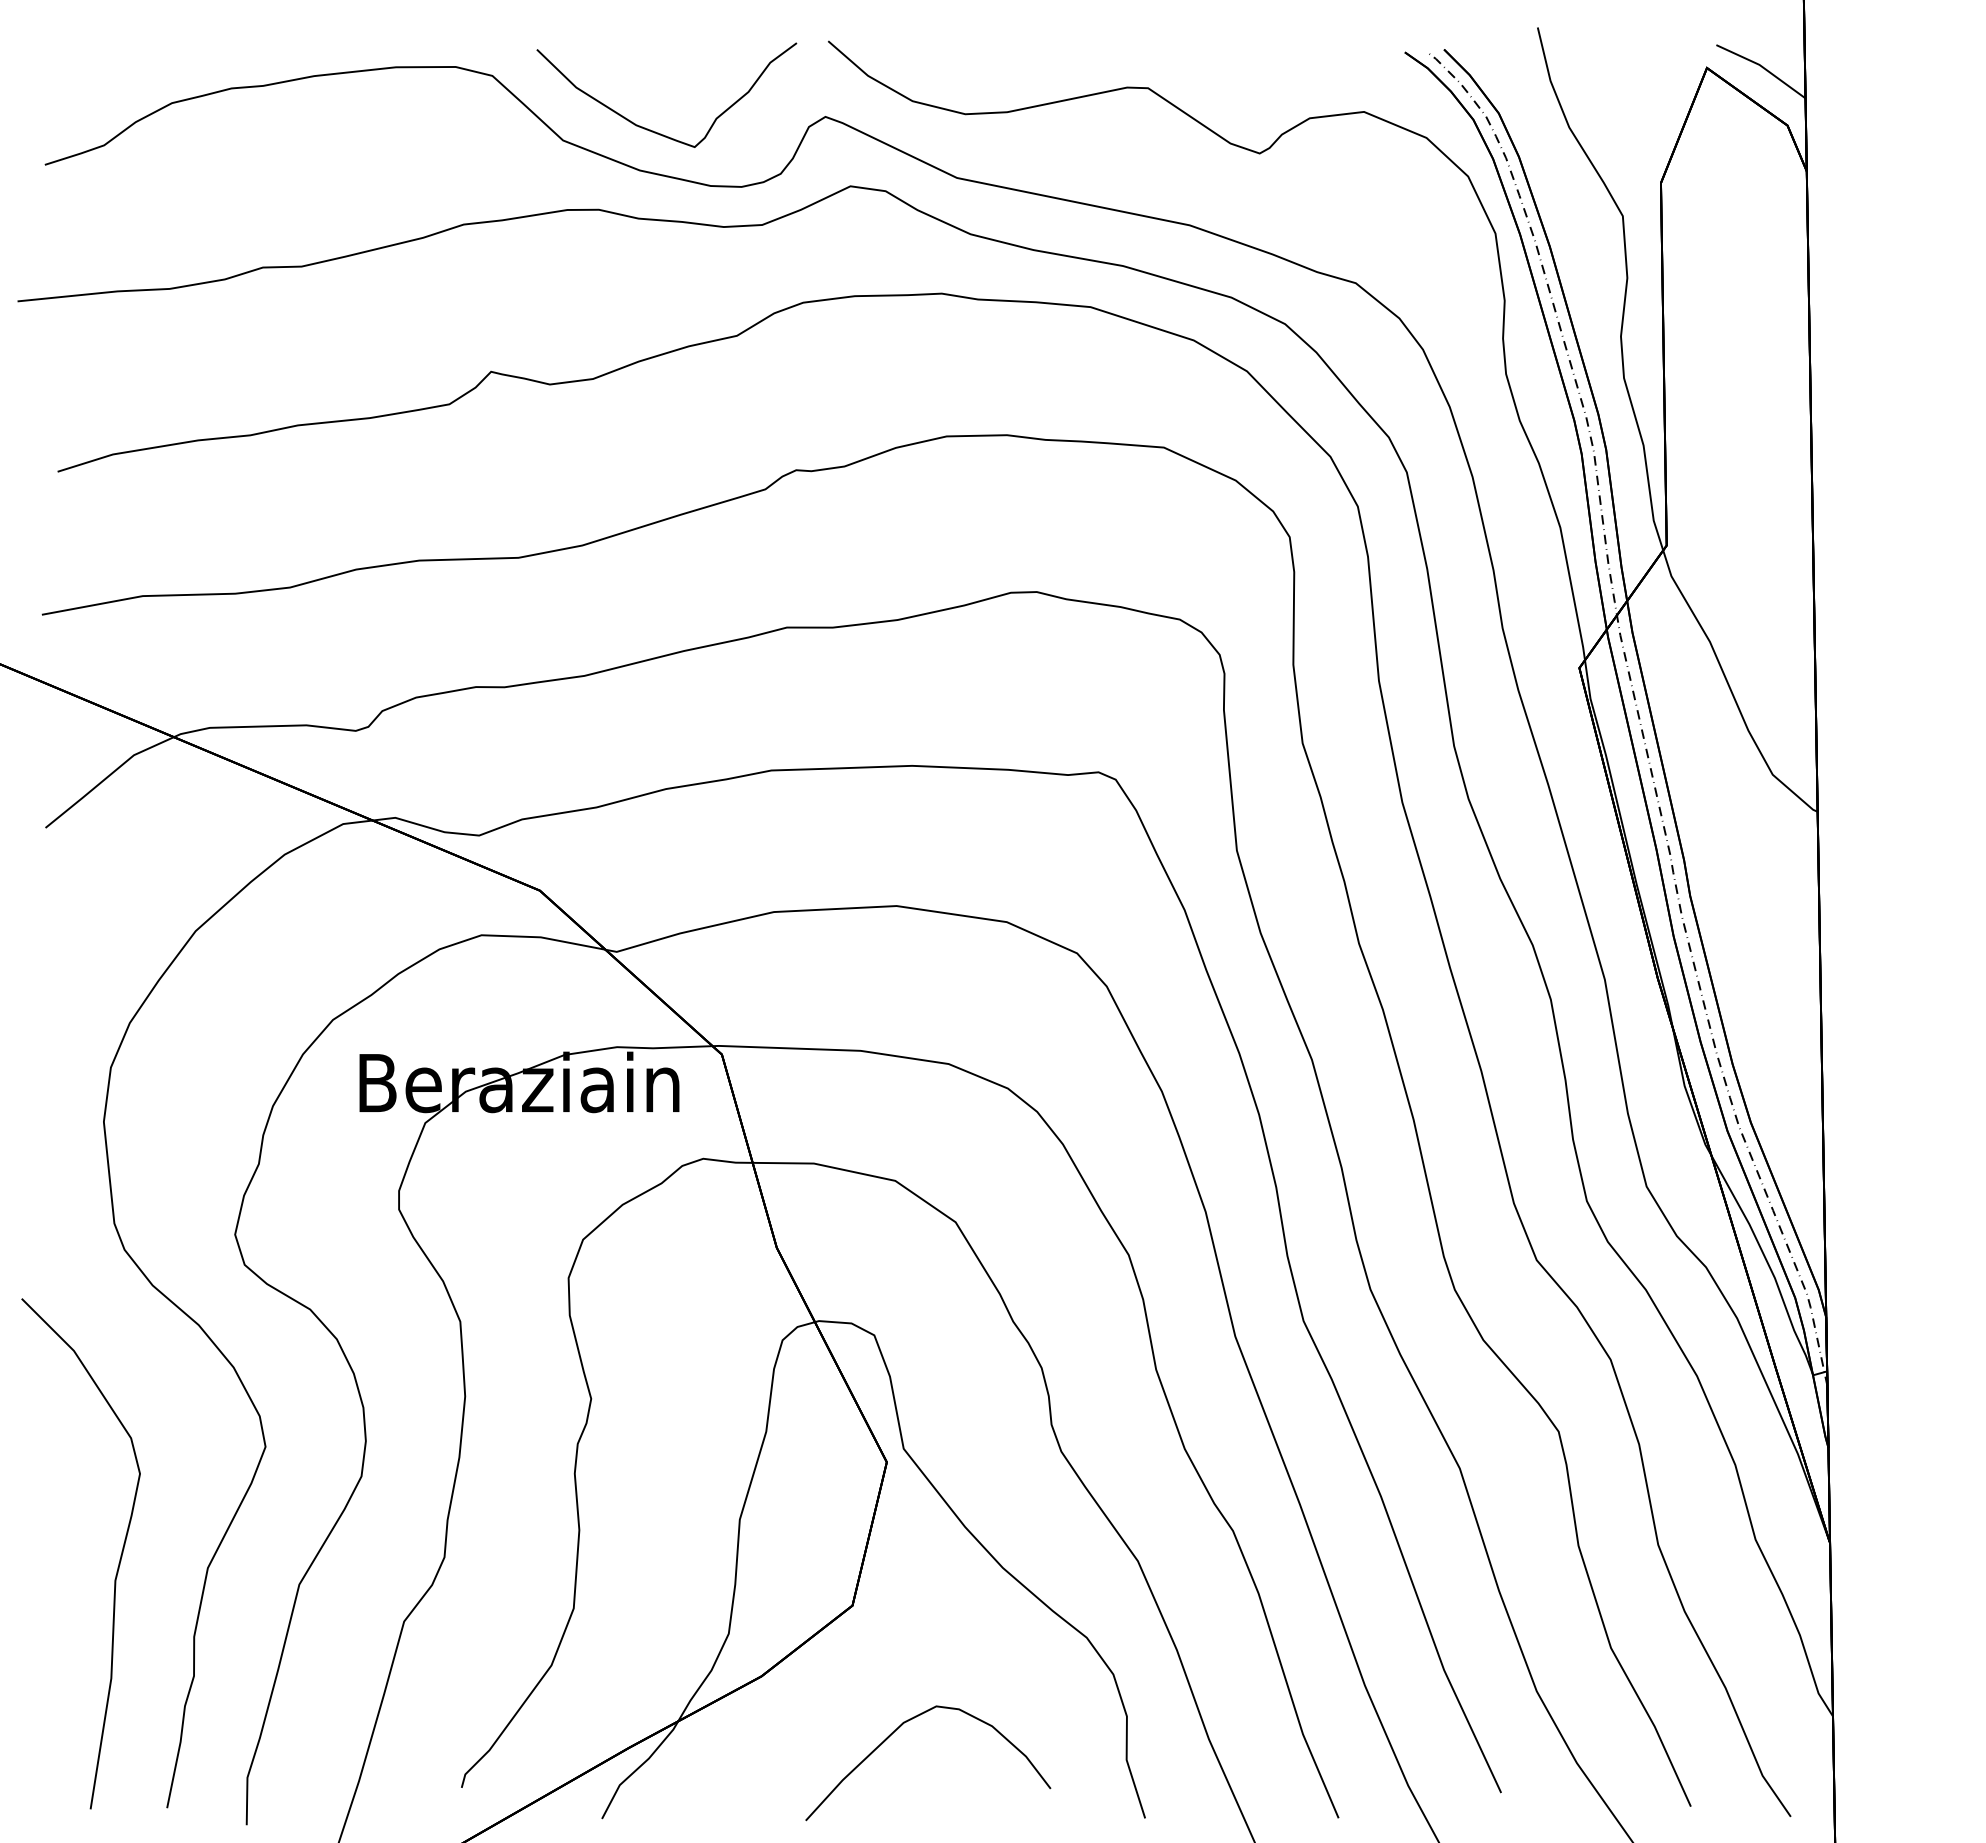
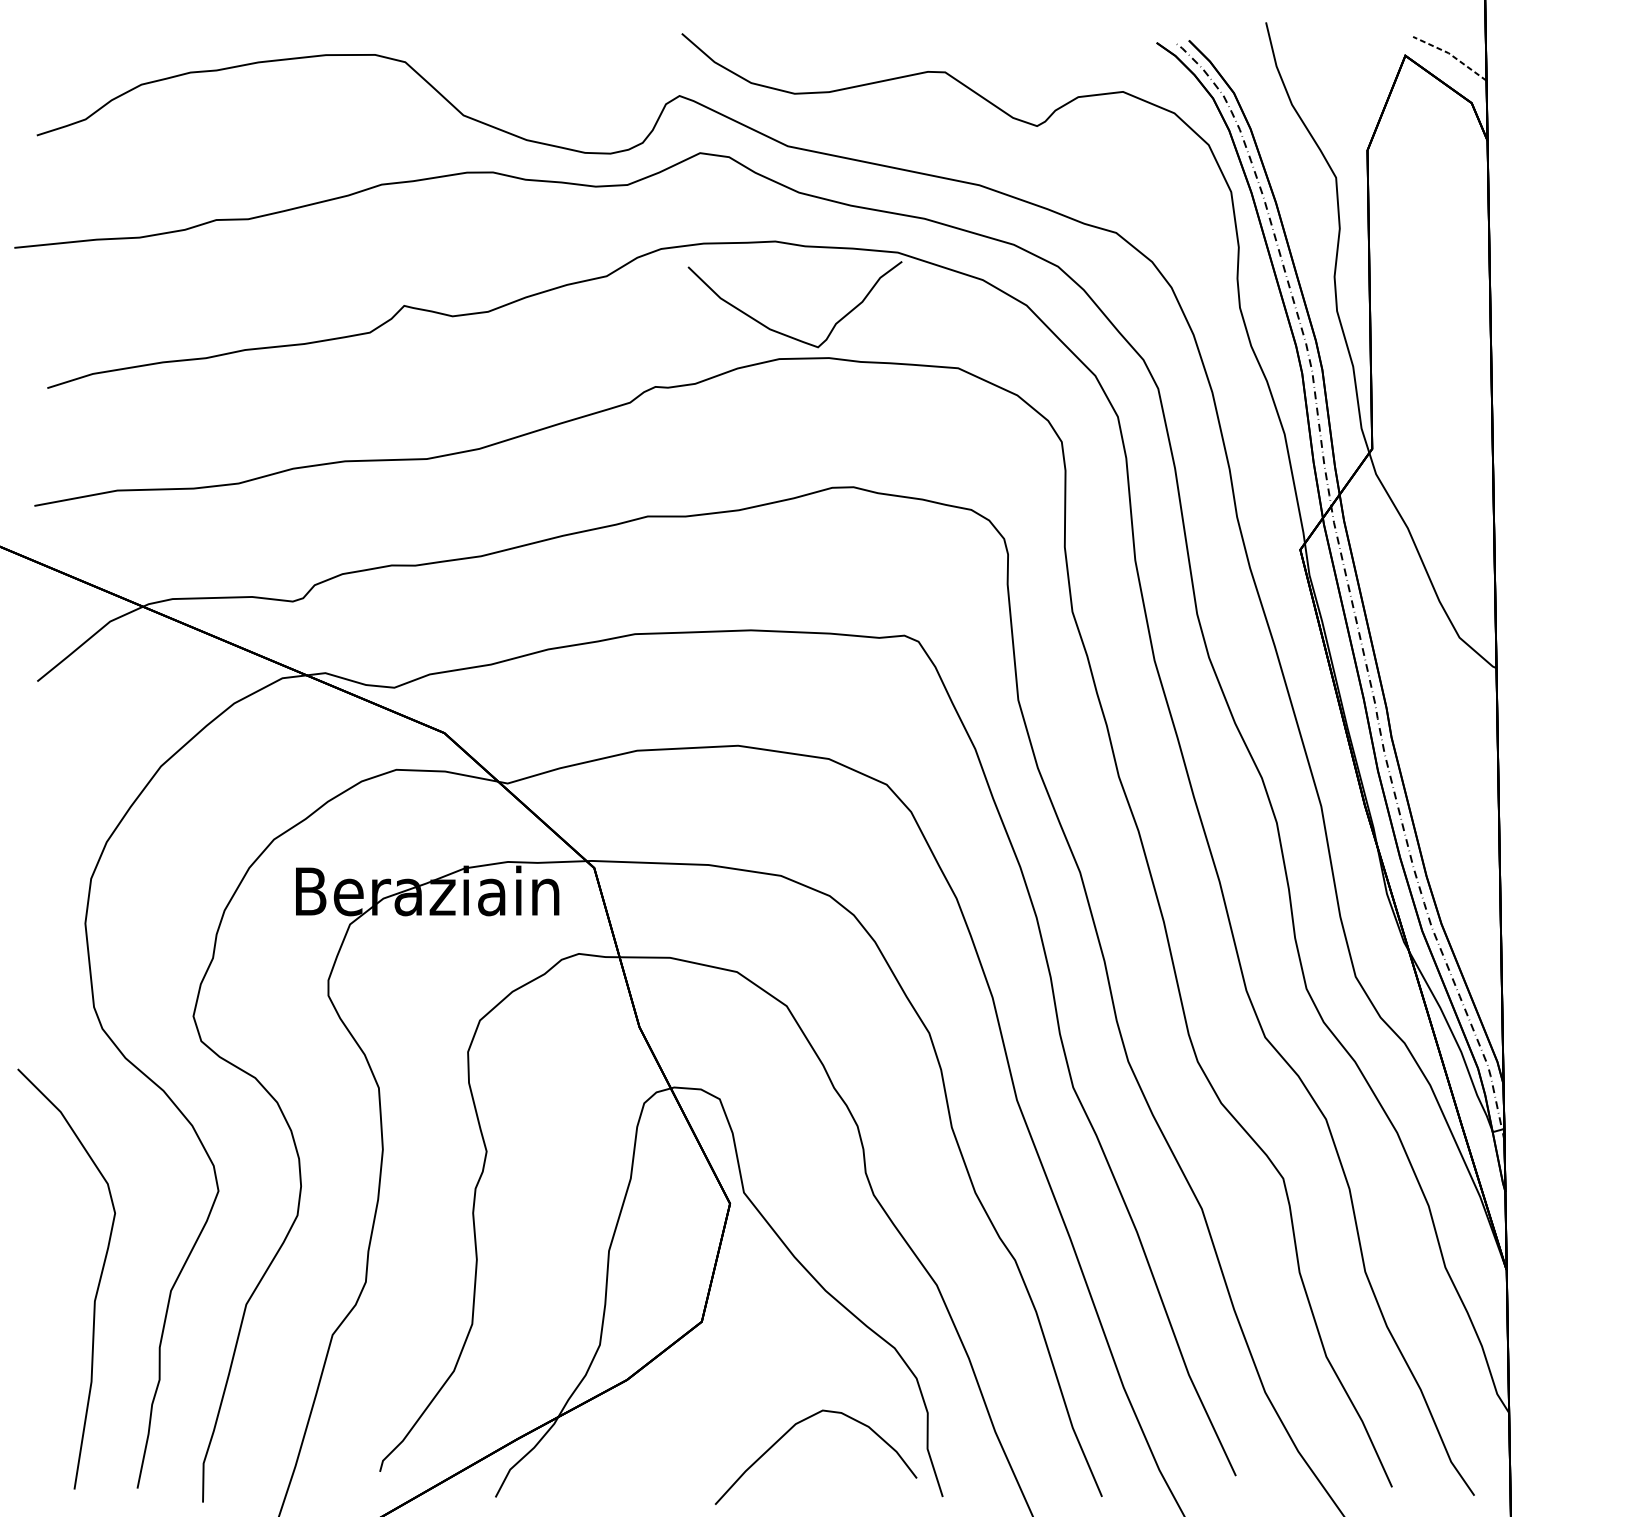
line: (1762, 67) -> (1451, 55), solid -> dashed
curve: (653, 130) -> (784, 333), moved
curve: (899, 1728) -> (792, 1428), moved

